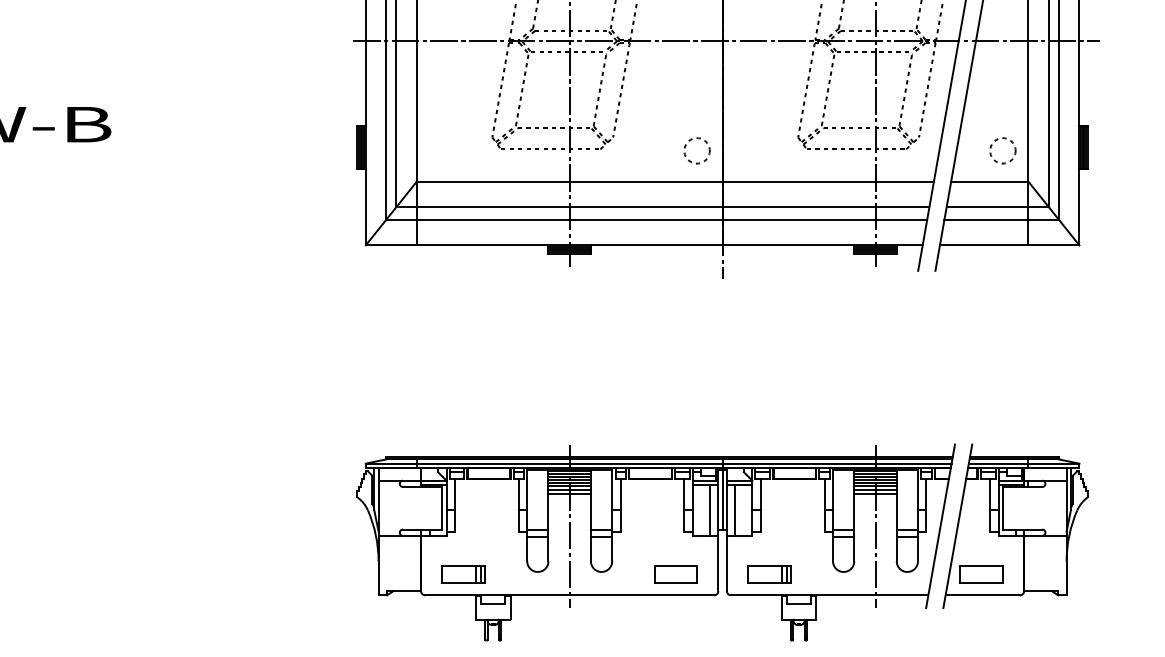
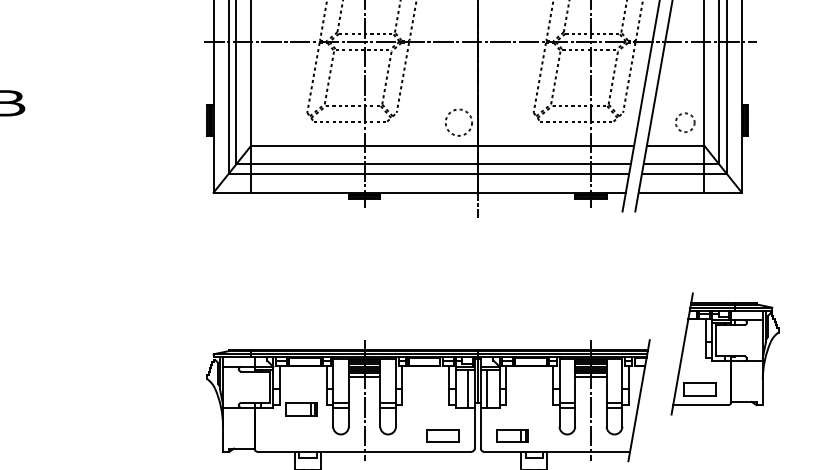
circle: (696, 150) -> (458, 122), size x1.4
part: (1015, 525) -> (724, 353), moved
part: (463, 574) -> (301, 409), moved

